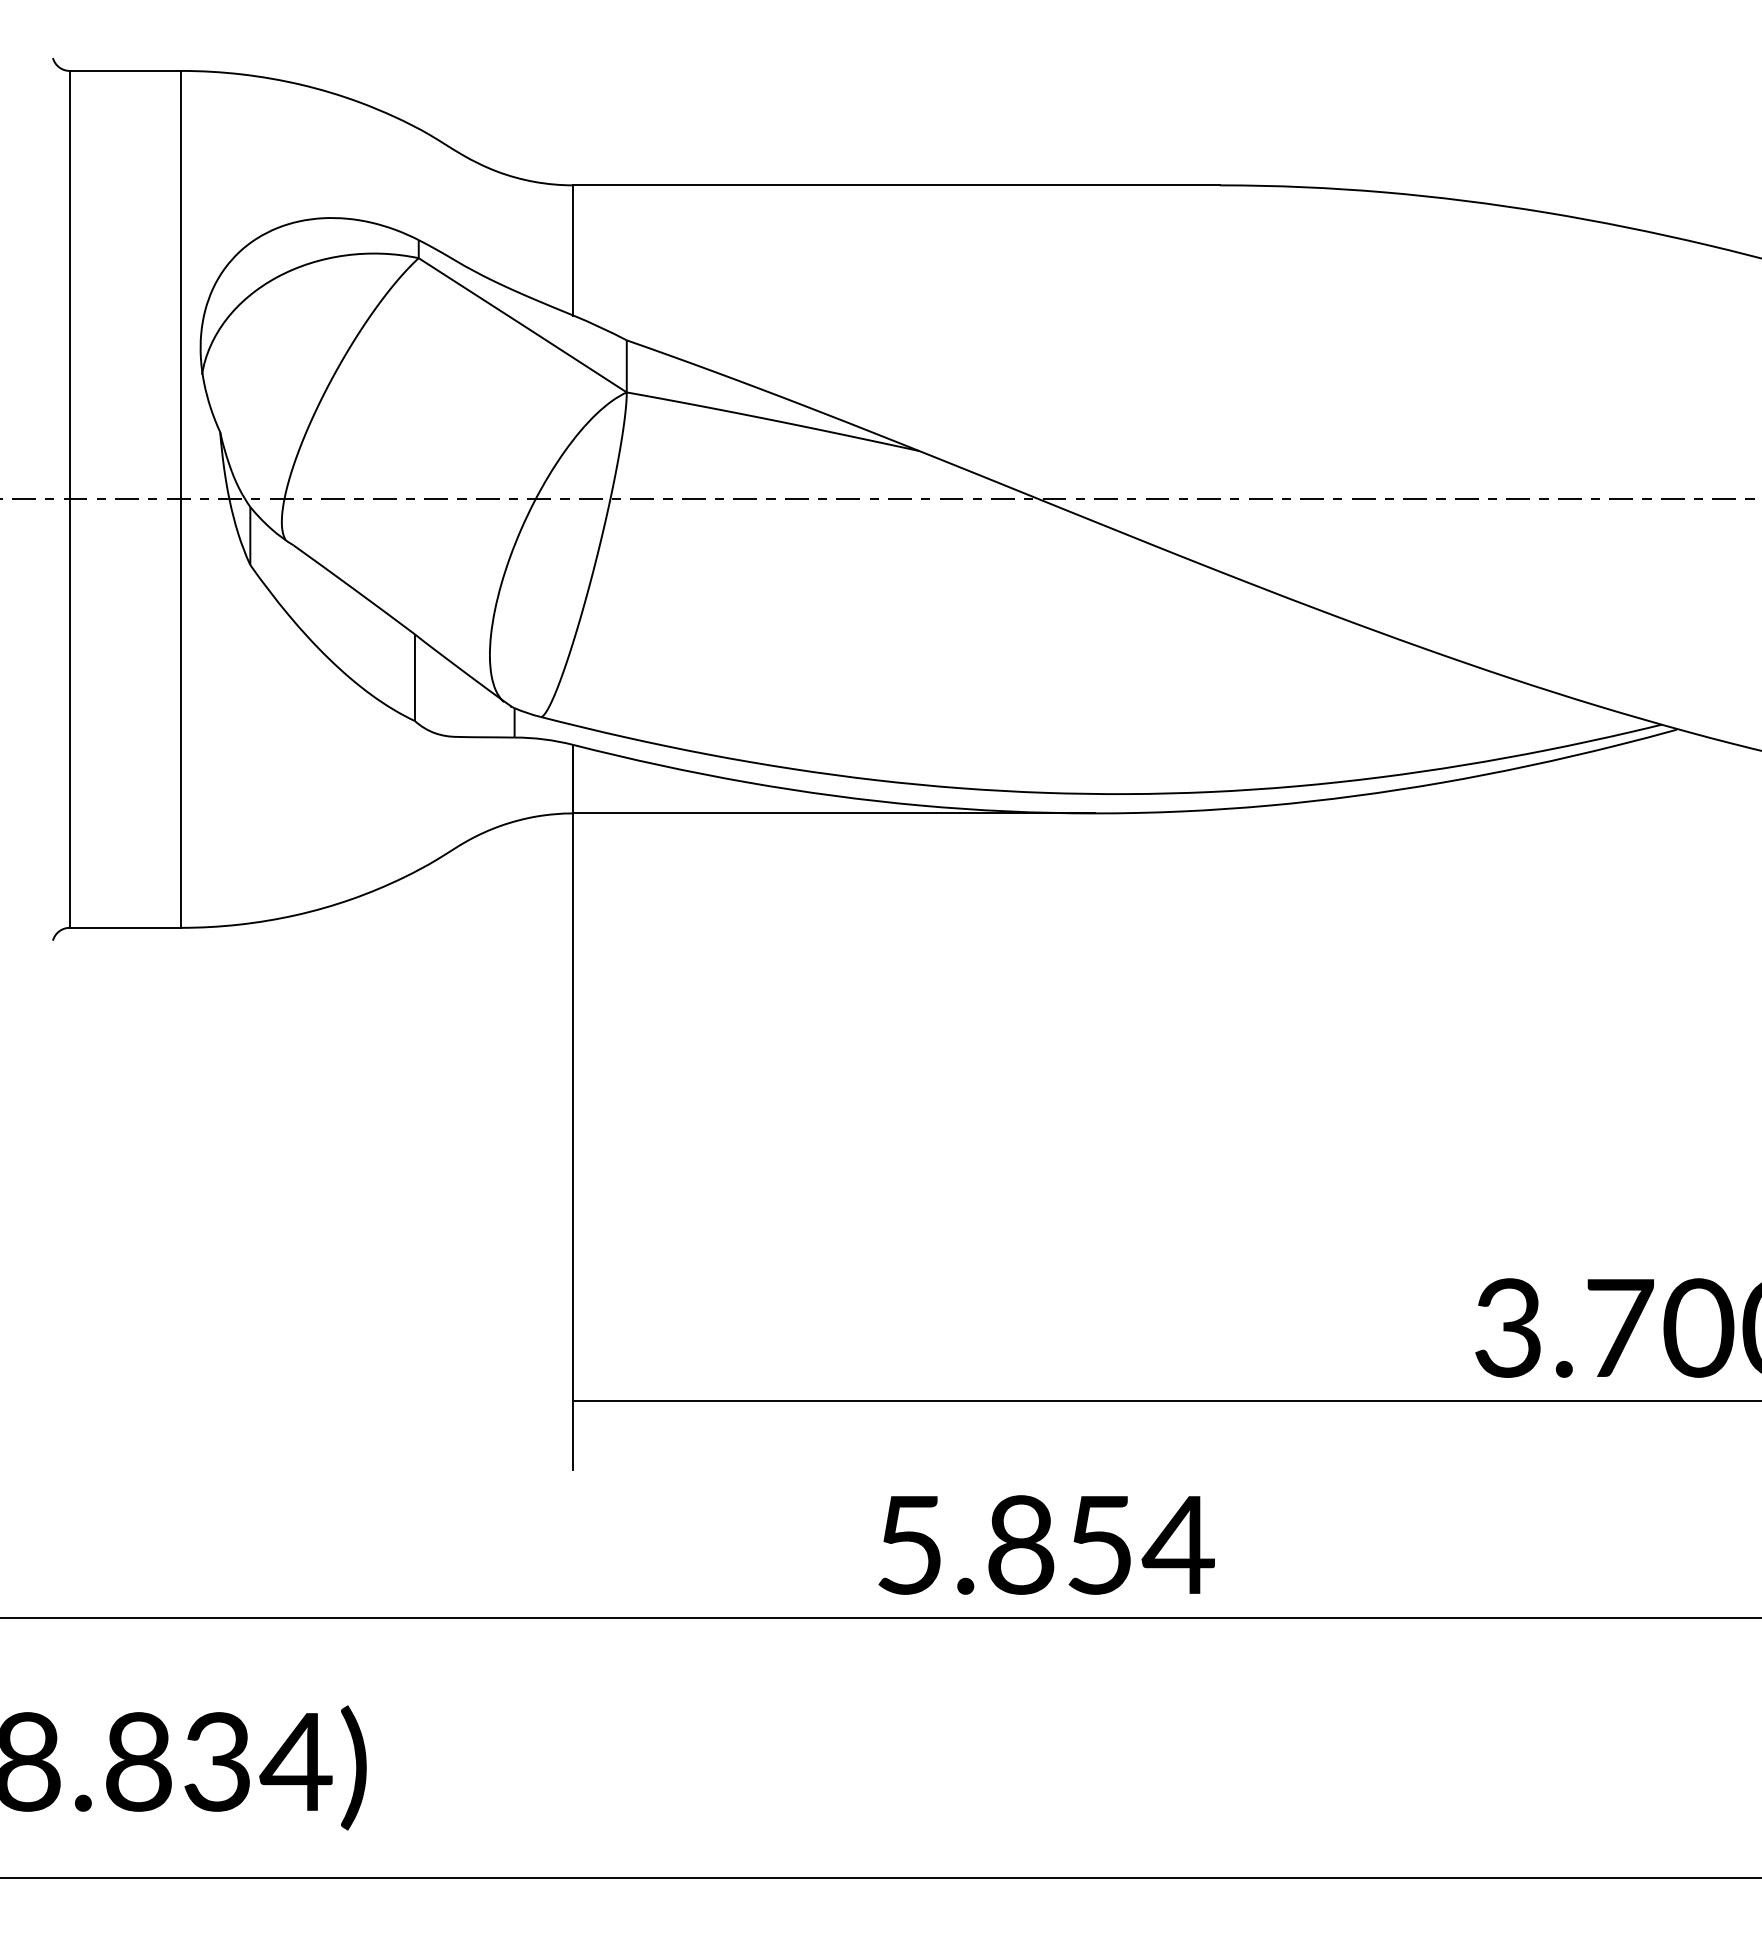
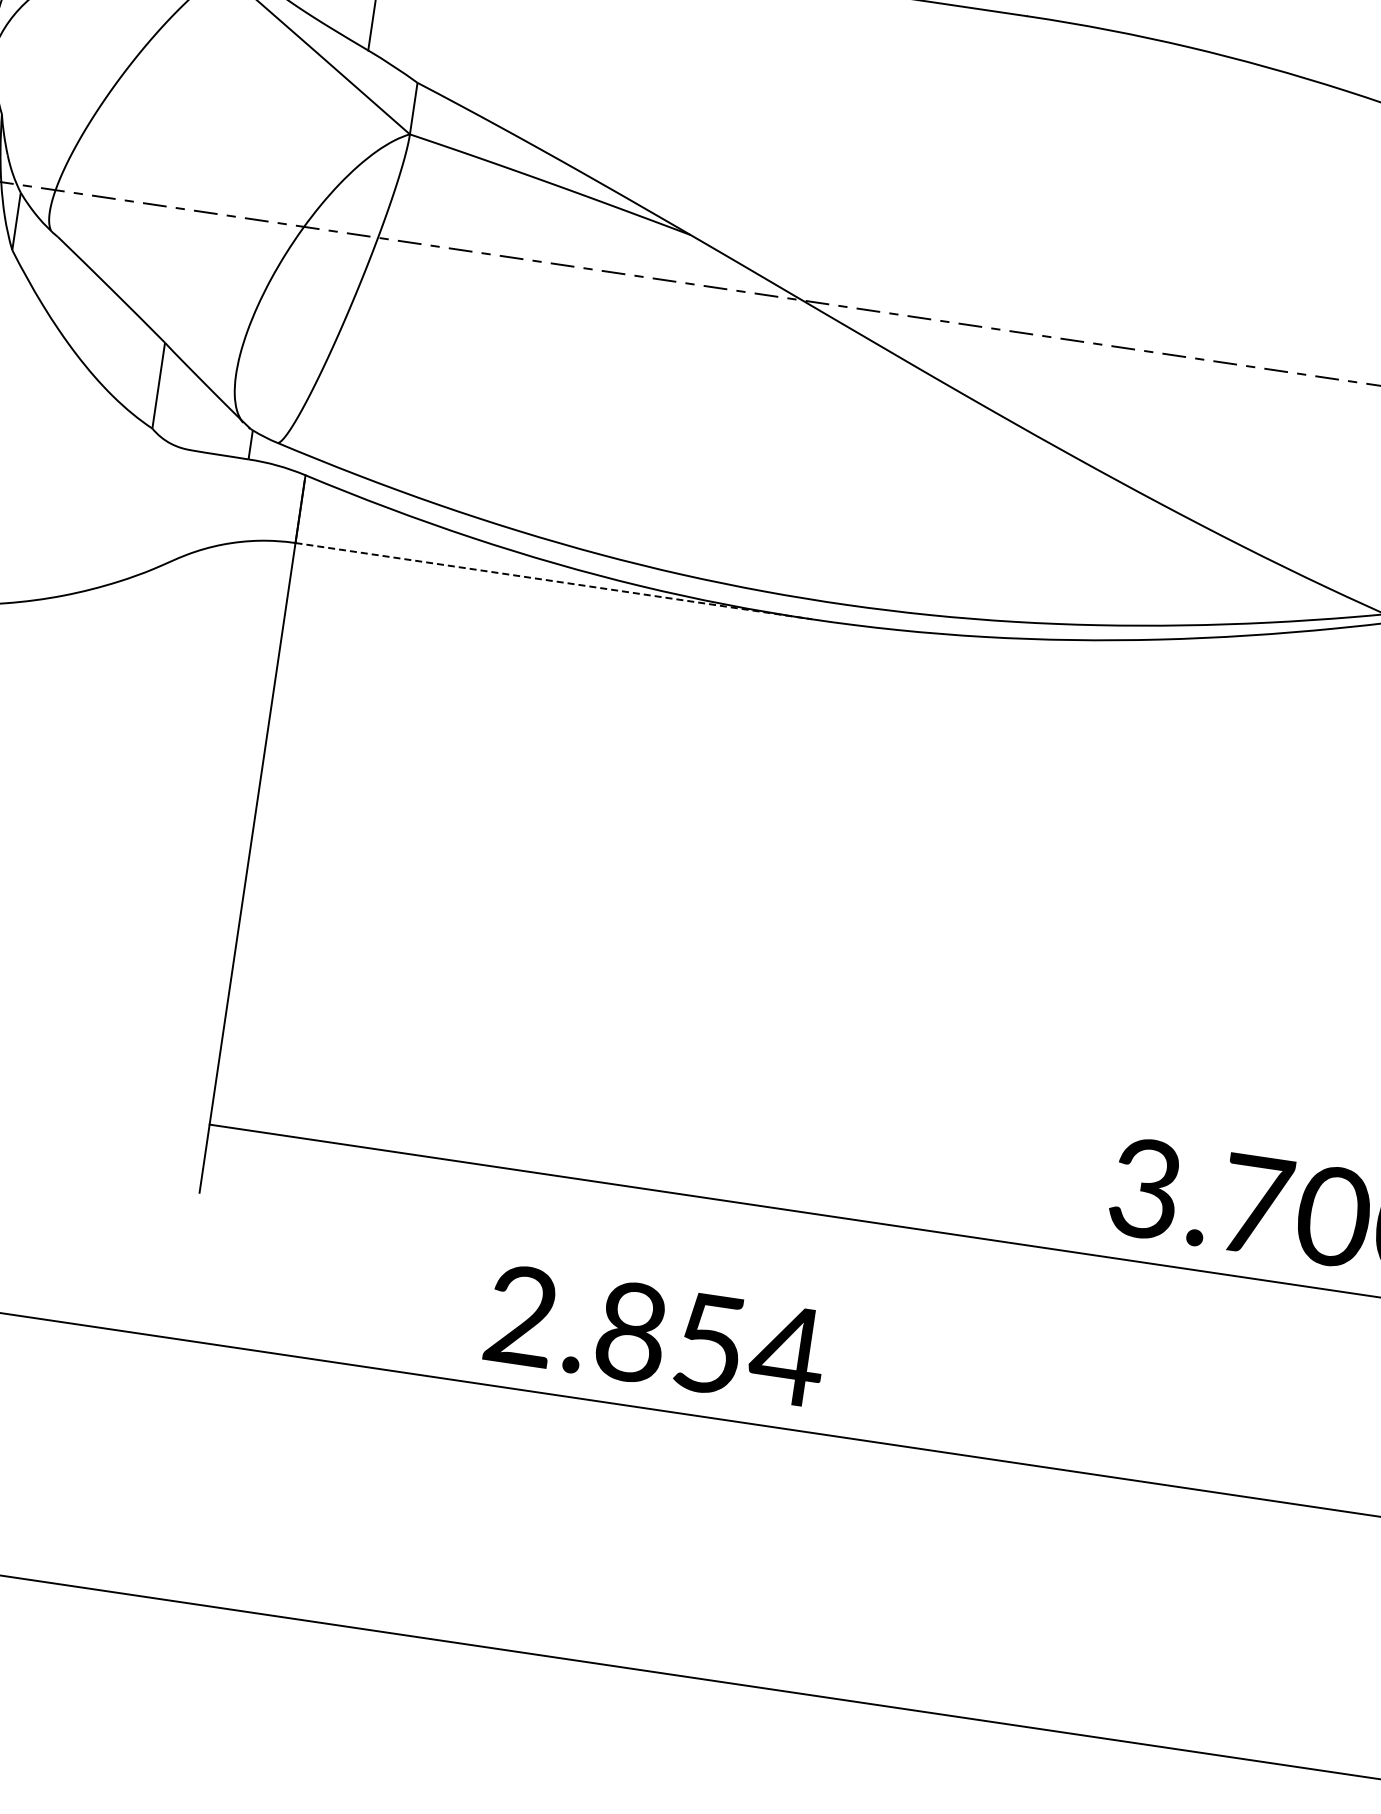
line: (834, 813) -> (553, 581), solid -> dashed
text: (909, 1544) -> (521, 1315), 5.854 -> 2.854

